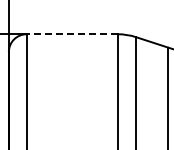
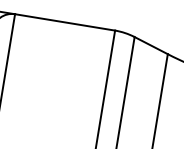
line: (72, 34) -> (65, 22), dashed -> solid

